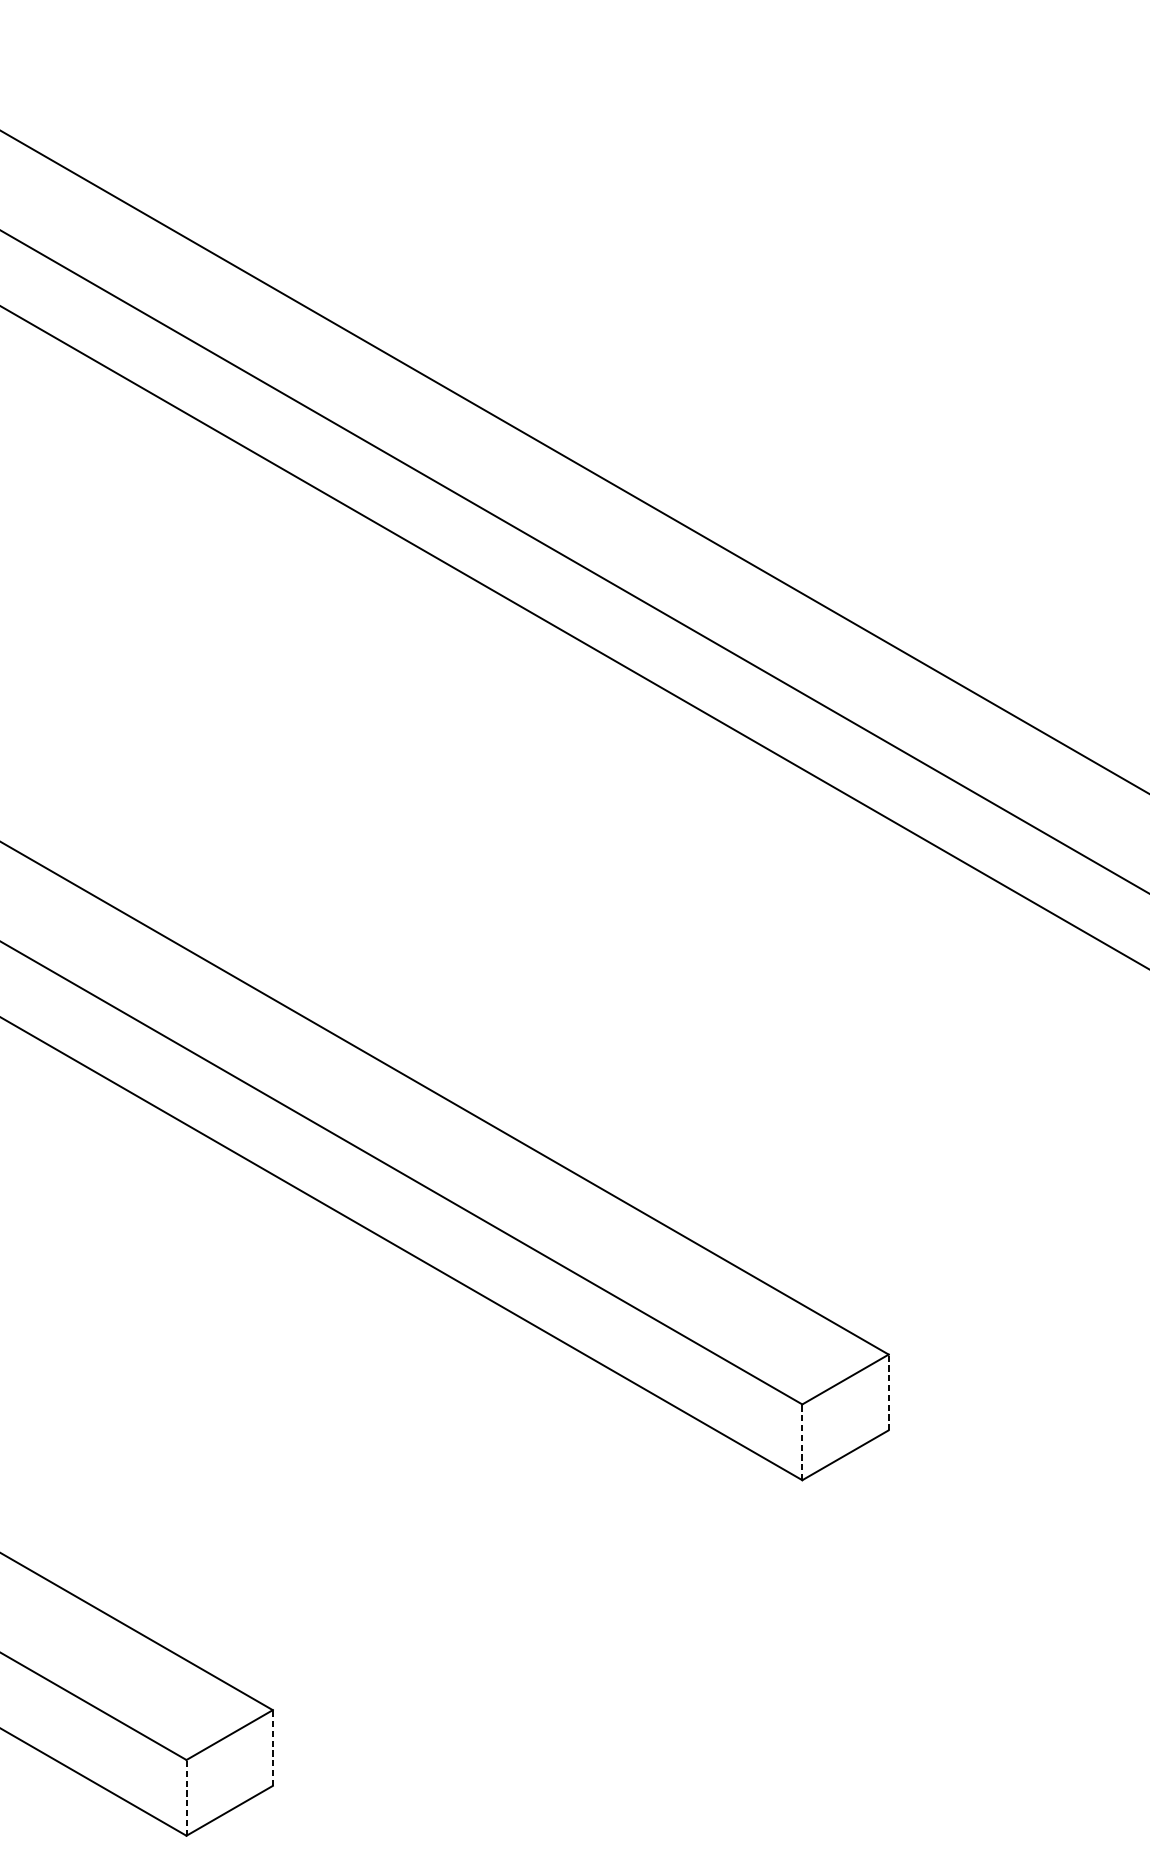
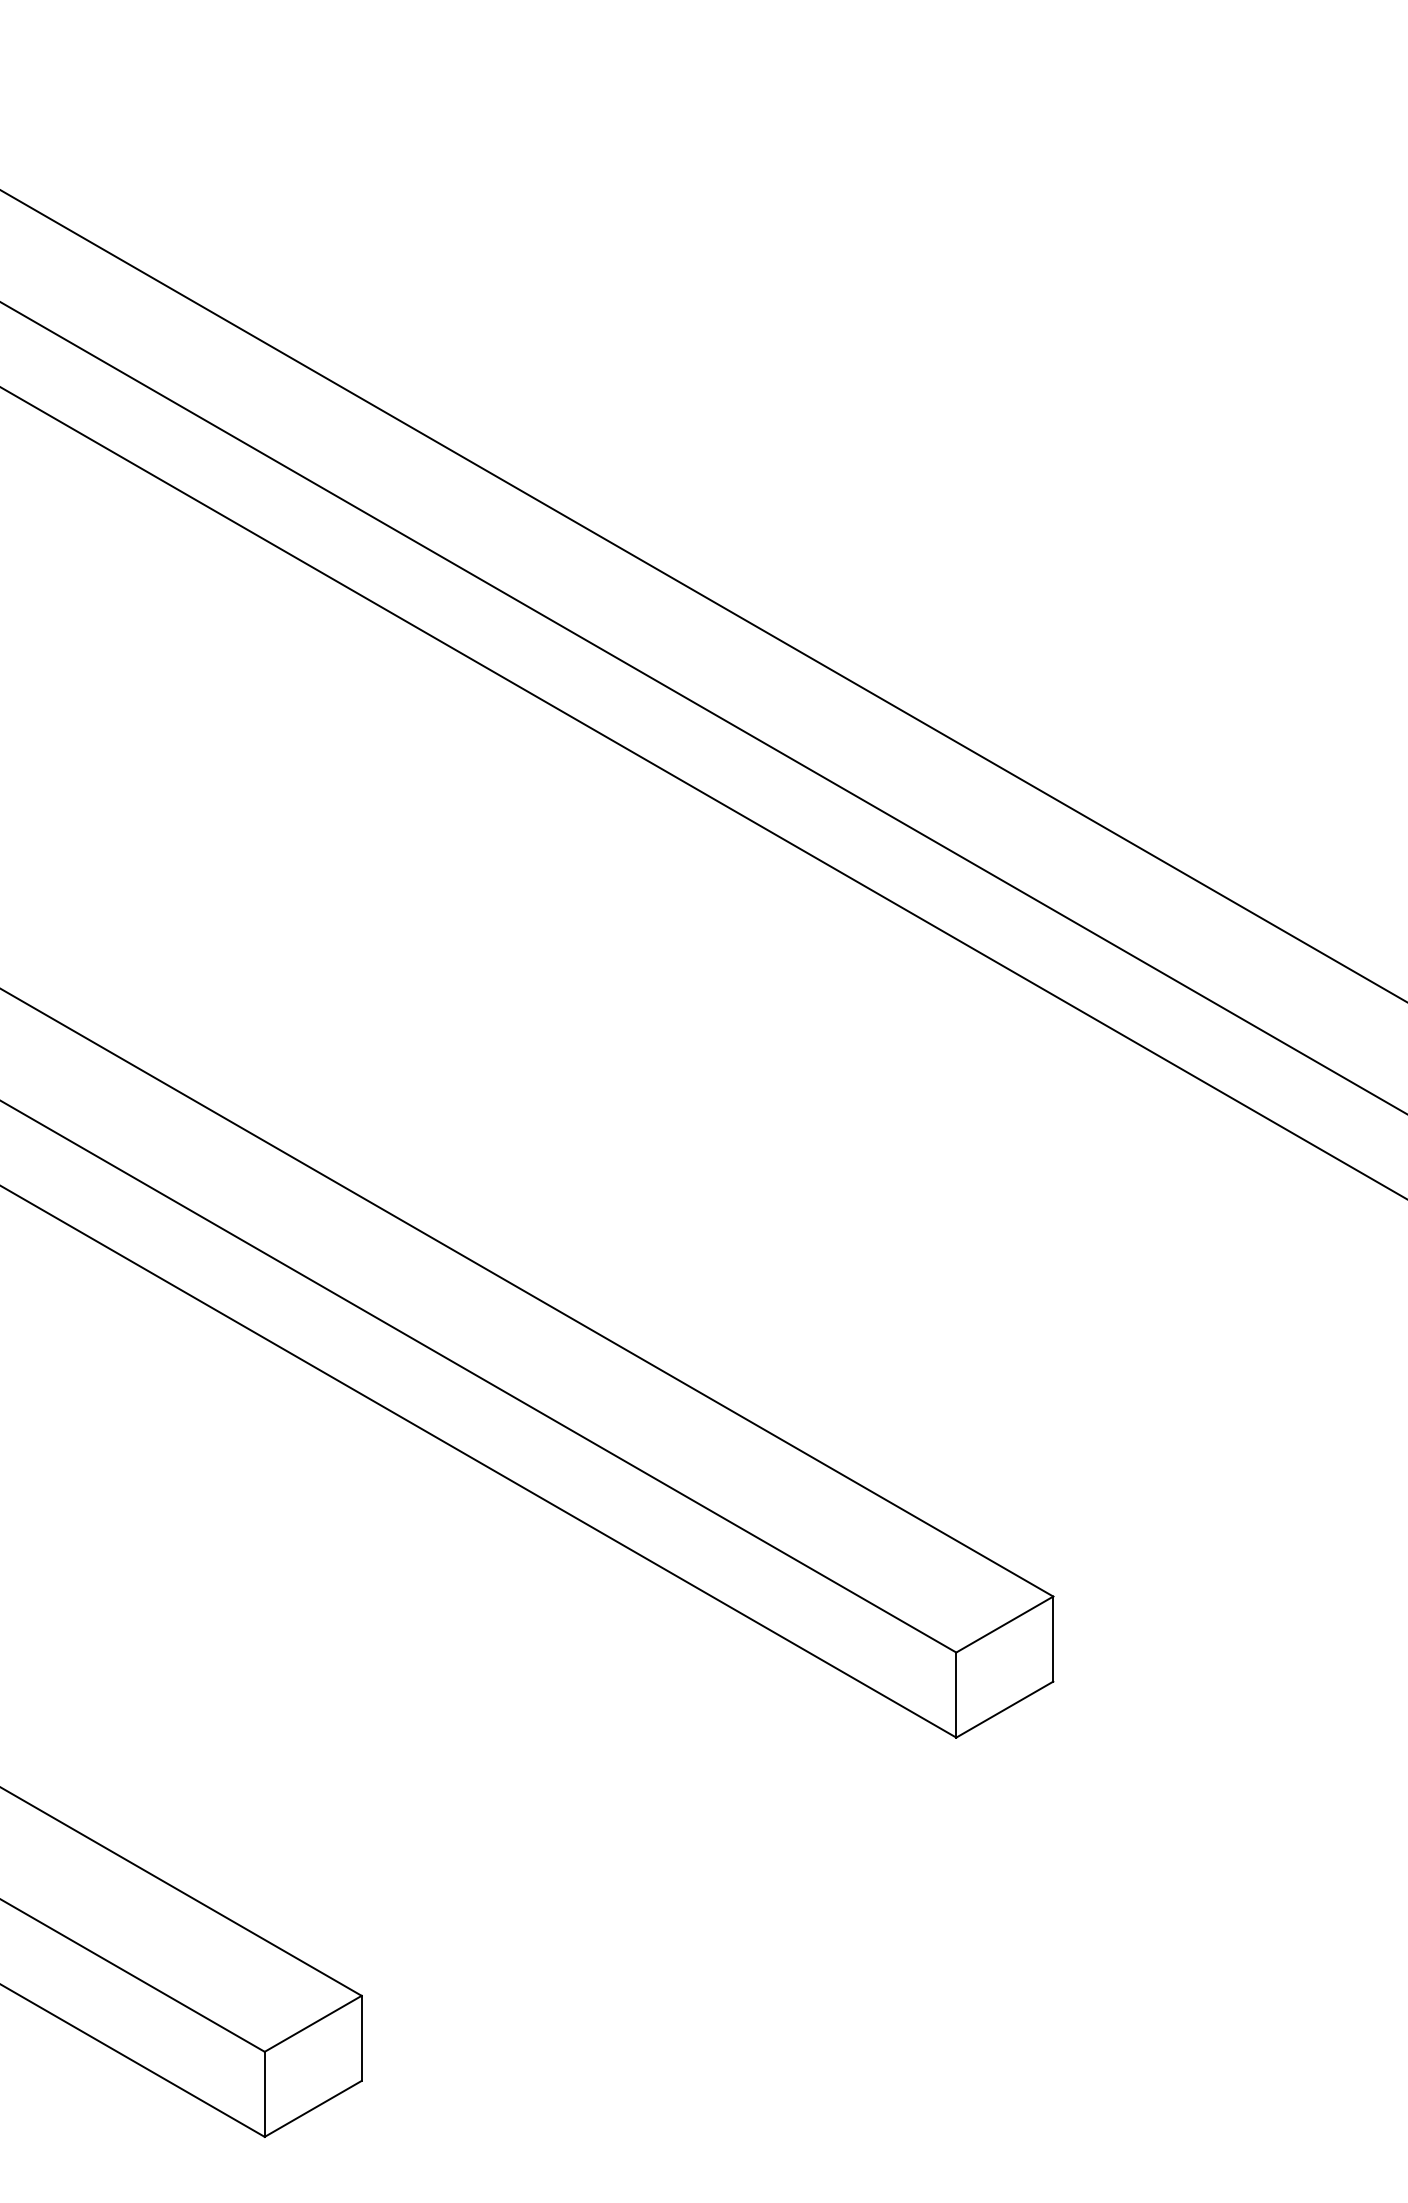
line: (888, 1392) -> (1053, 1639), dashed -> solid
line: (802, 1442) -> (956, 1695), dashed -> solid
line: (272, 1748) -> (361, 2038), dashed -> solid
line: (186, 1798) -> (264, 2094), dashed -> solid

